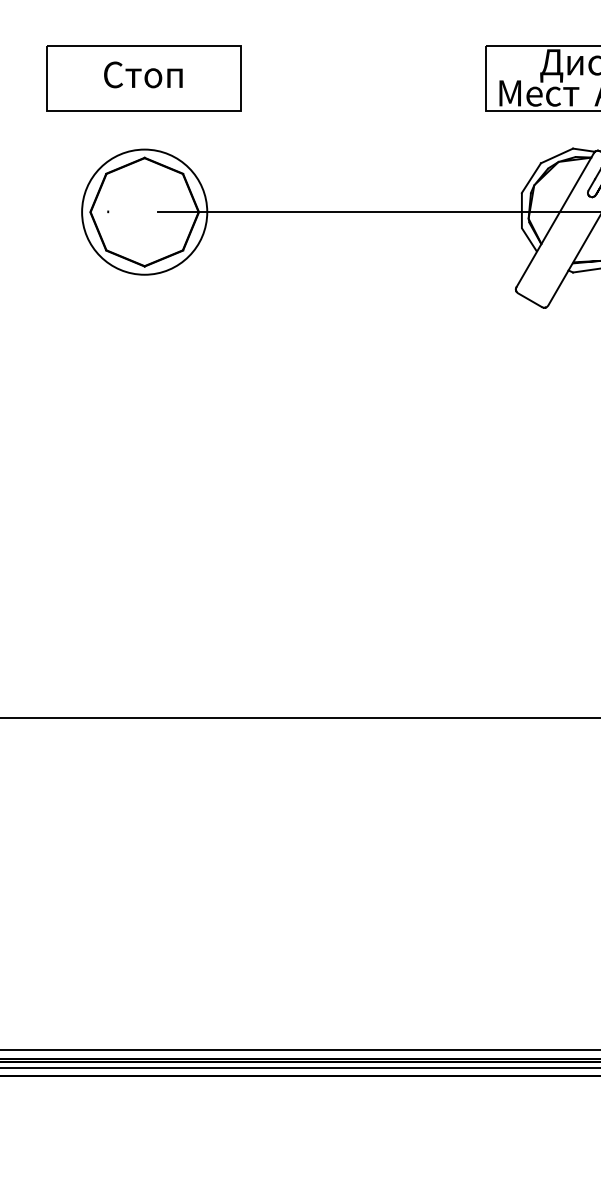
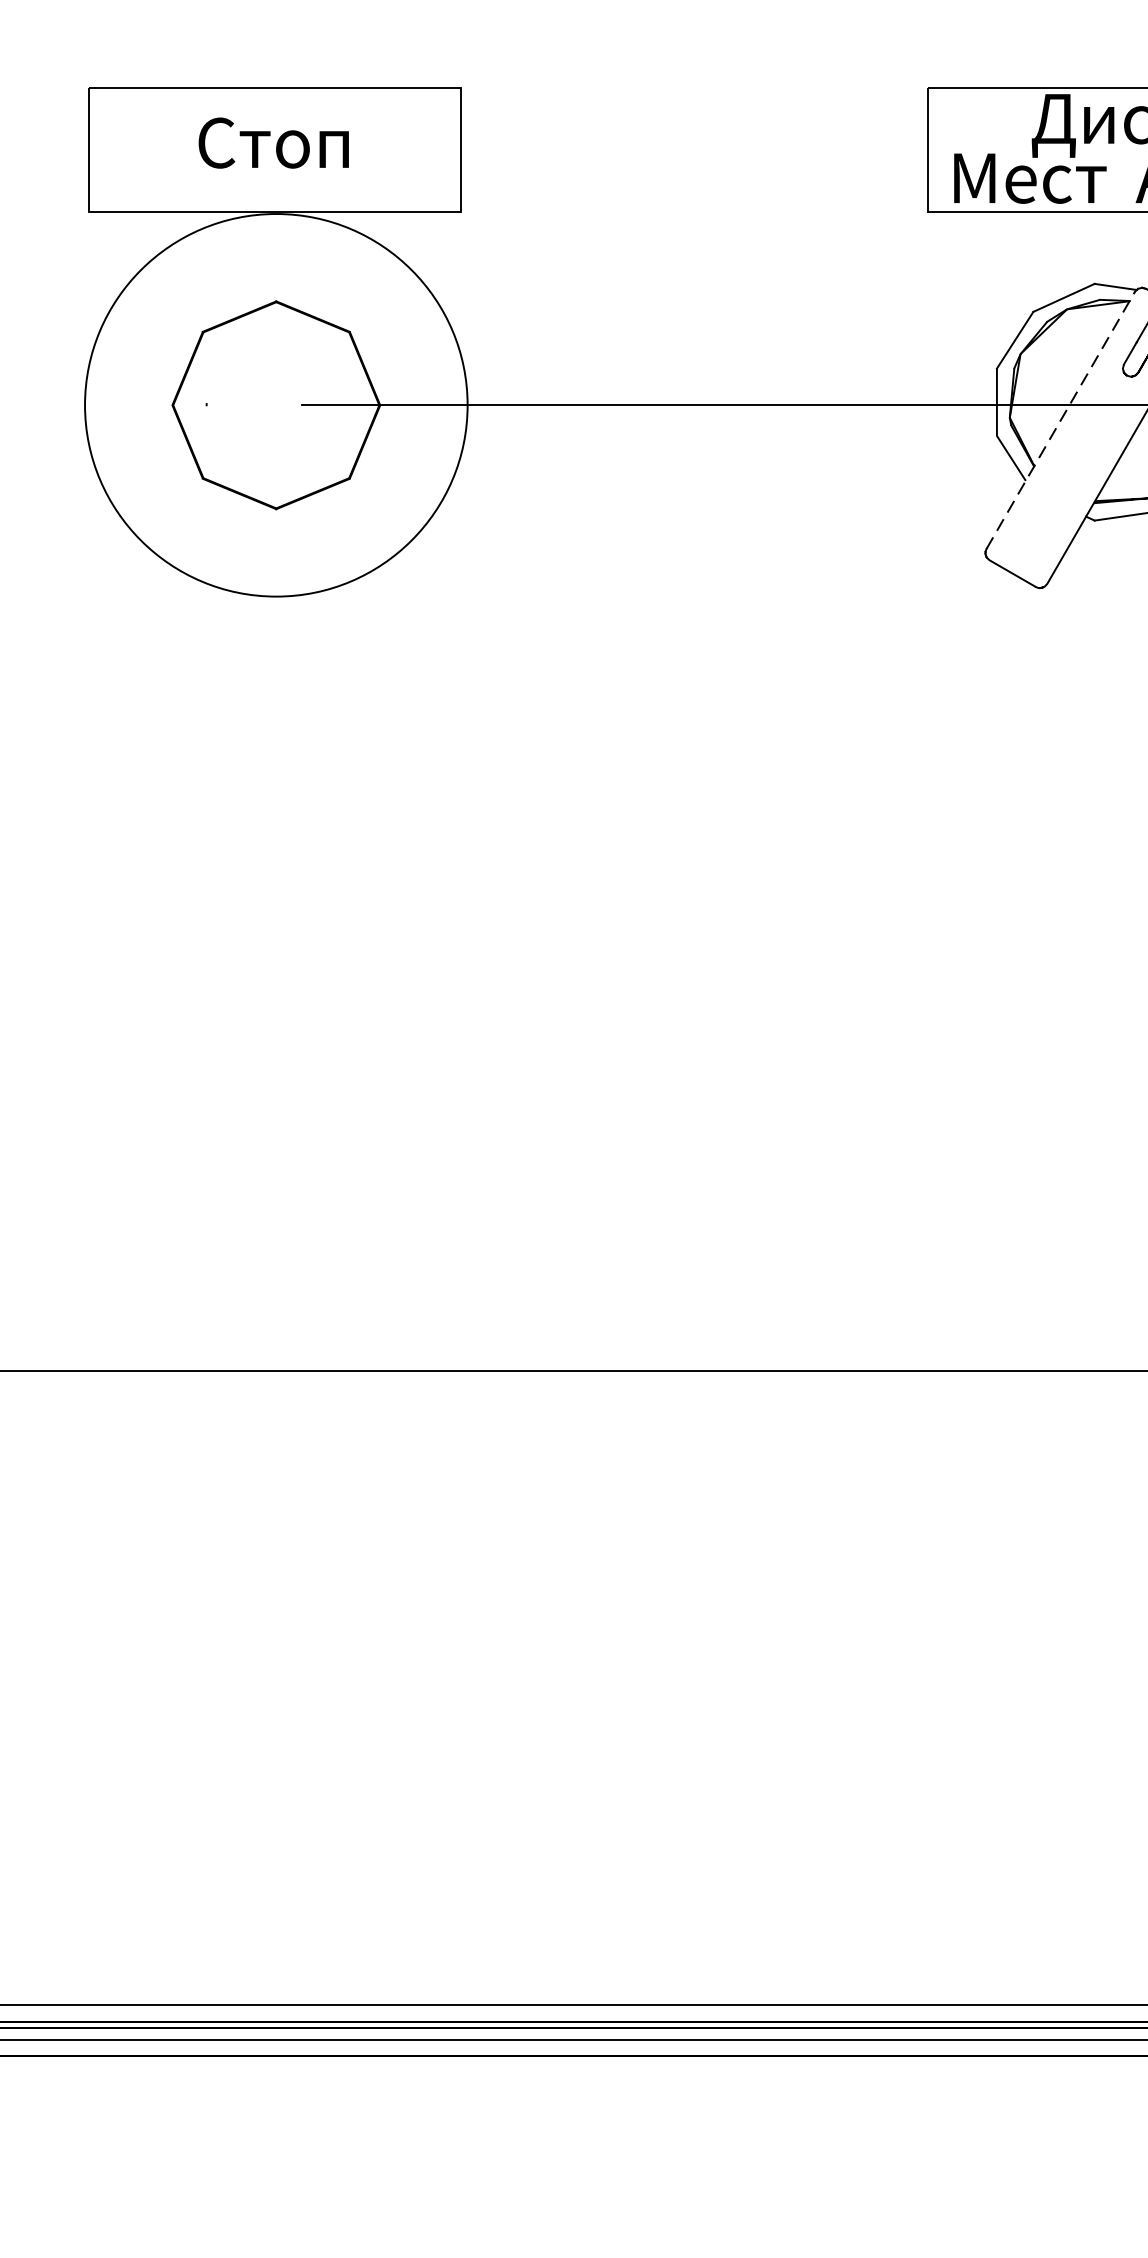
circle: (144, 211) -> (275, 404), size x1.6
line: (555, 220) -> (1061, 421), solid -> dashed

